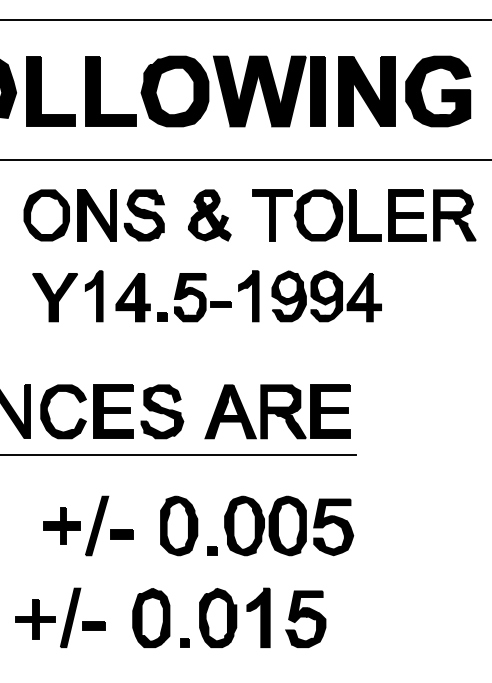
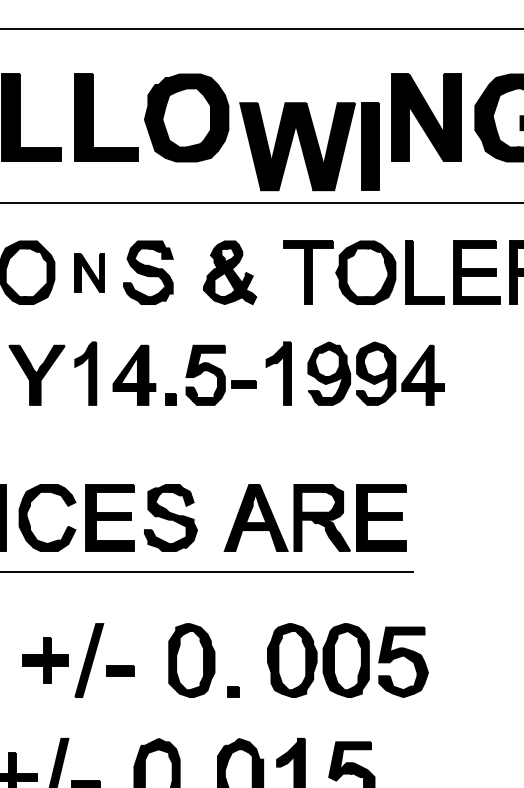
part: (269, 91) -> (309, 146), moved
part: (96, 215) -> (88, 272), size x0.6
part: (289, 525) -> (348, 659), moved

